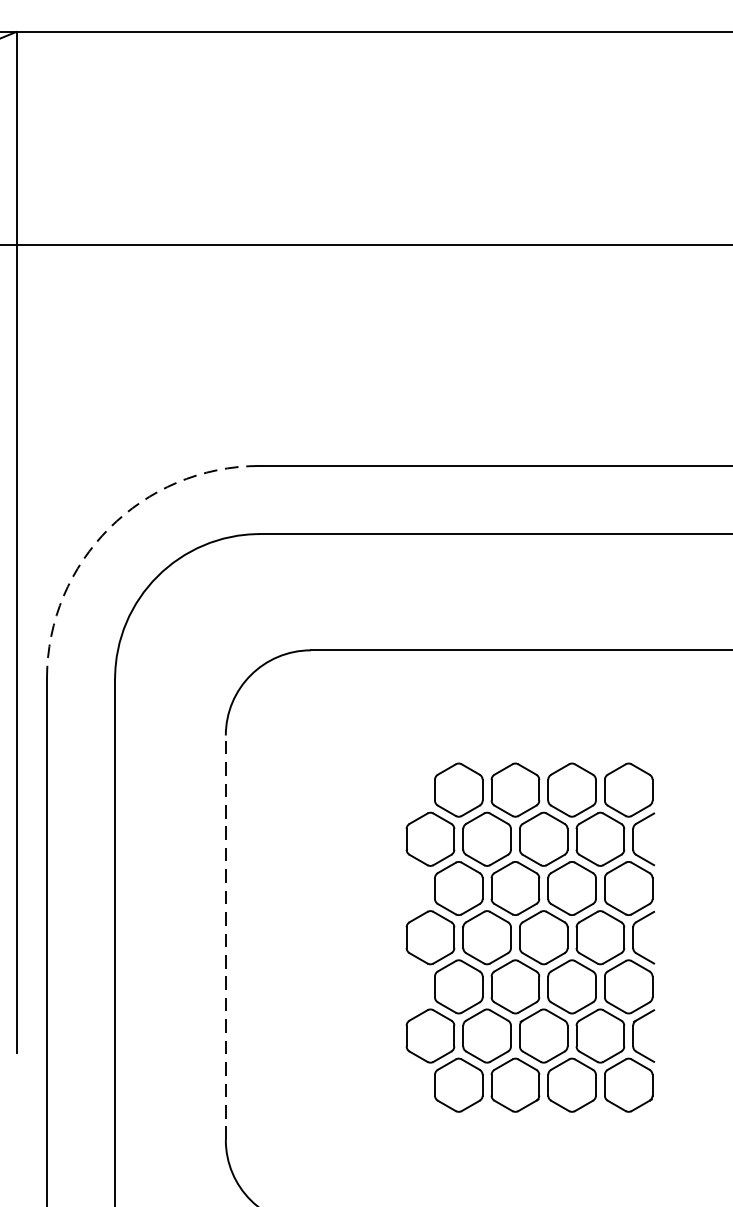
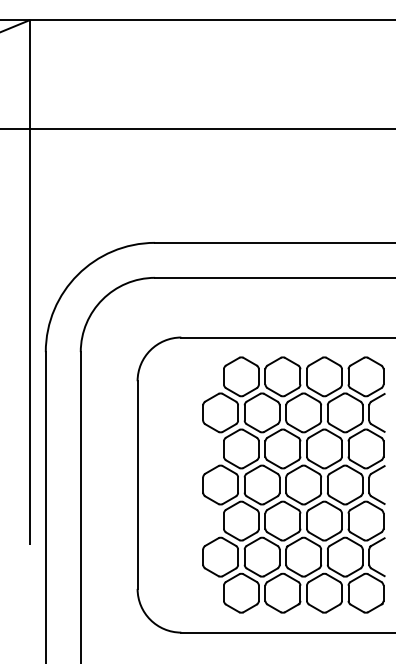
arc: (108, 527) -> (77, 274), dashed -> solid
part: (529, 936) -> (293, 484), size x1.43
line: (225, 938) -> (137, 485), dashed -> solid

